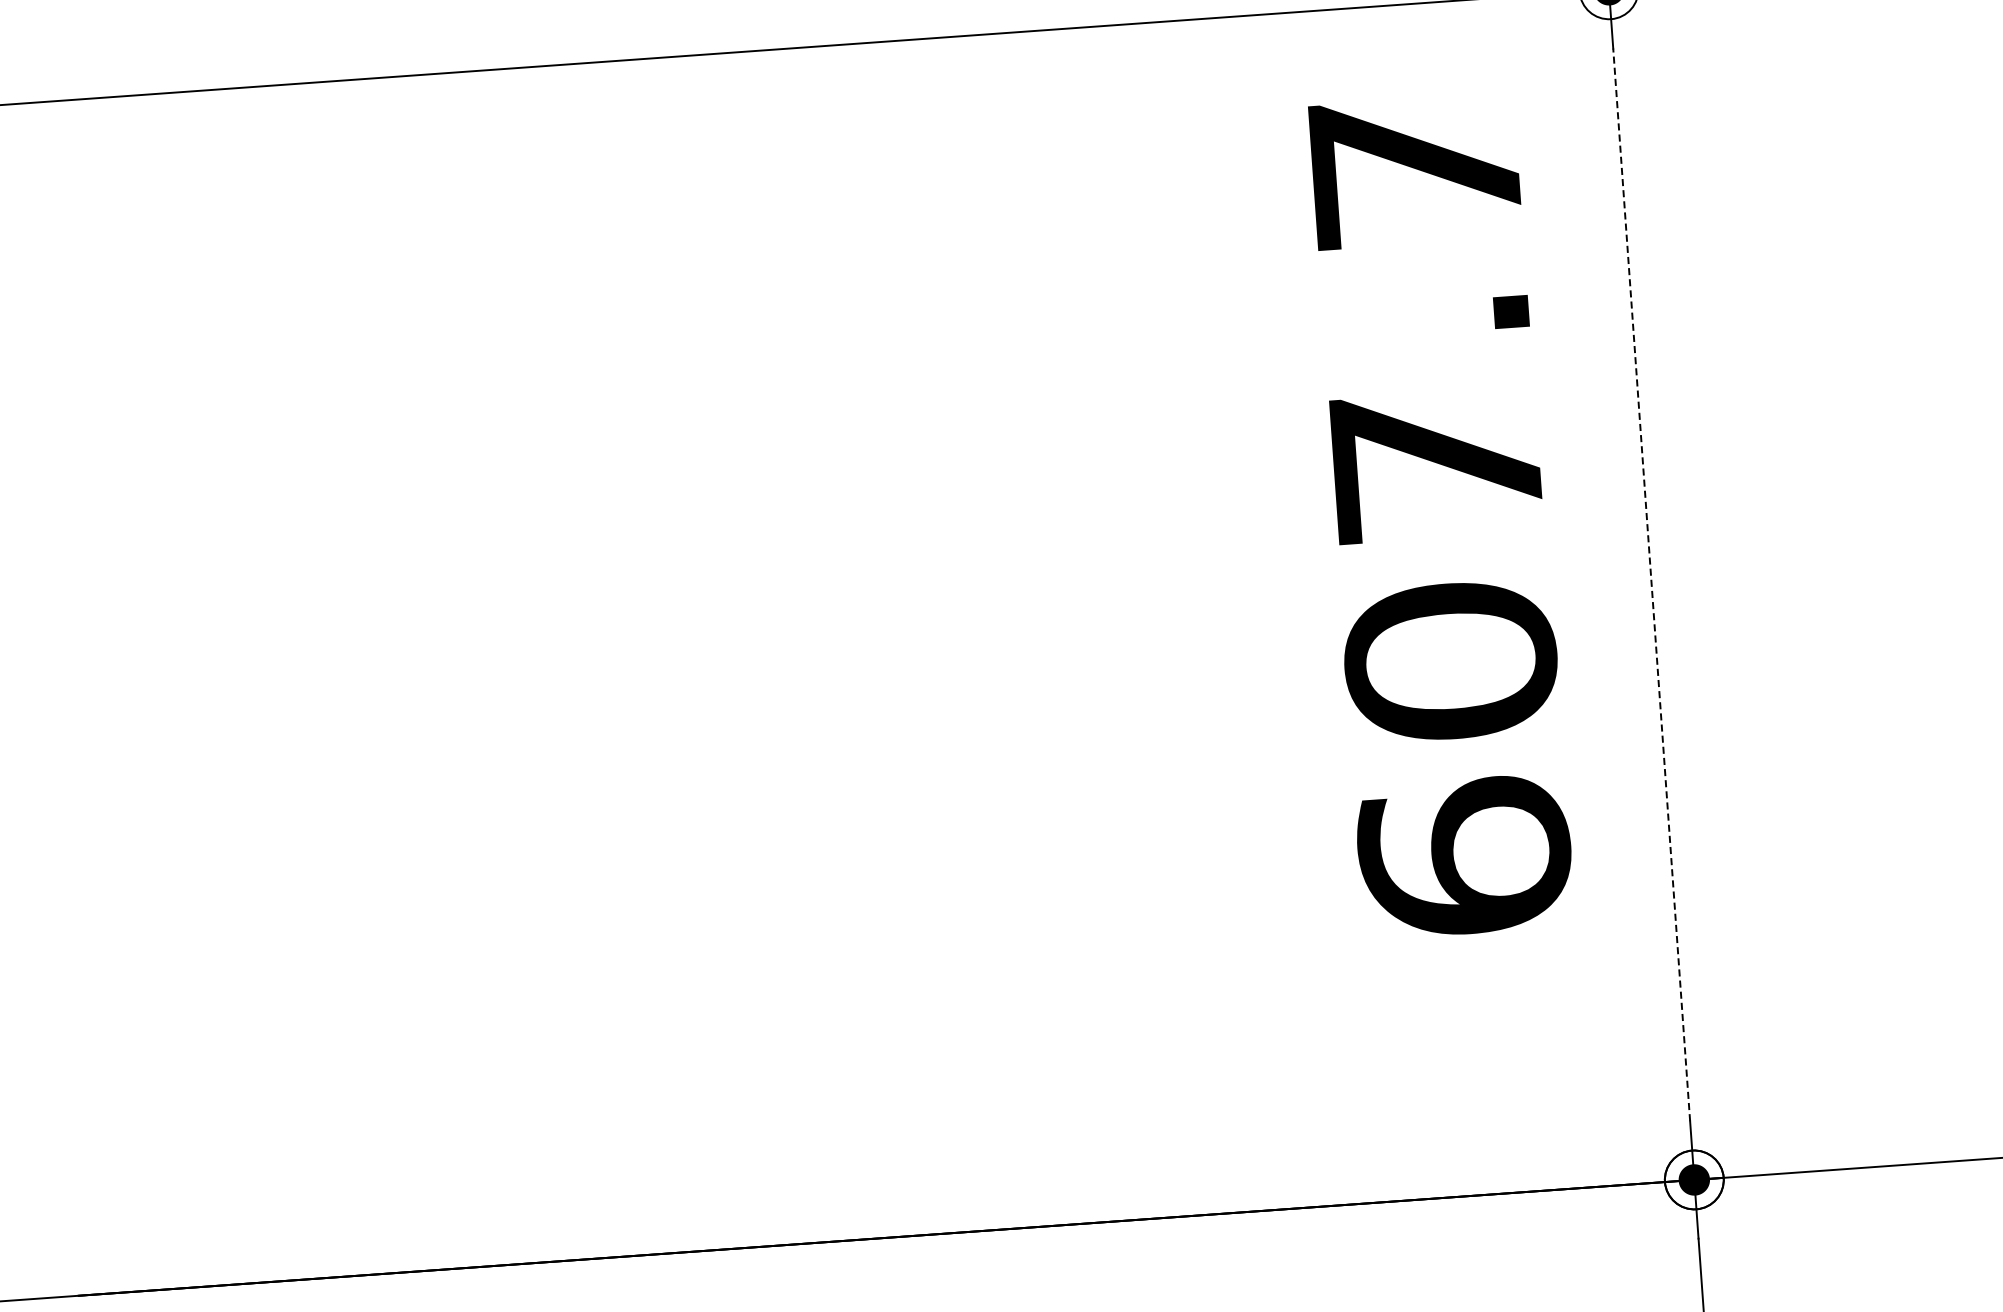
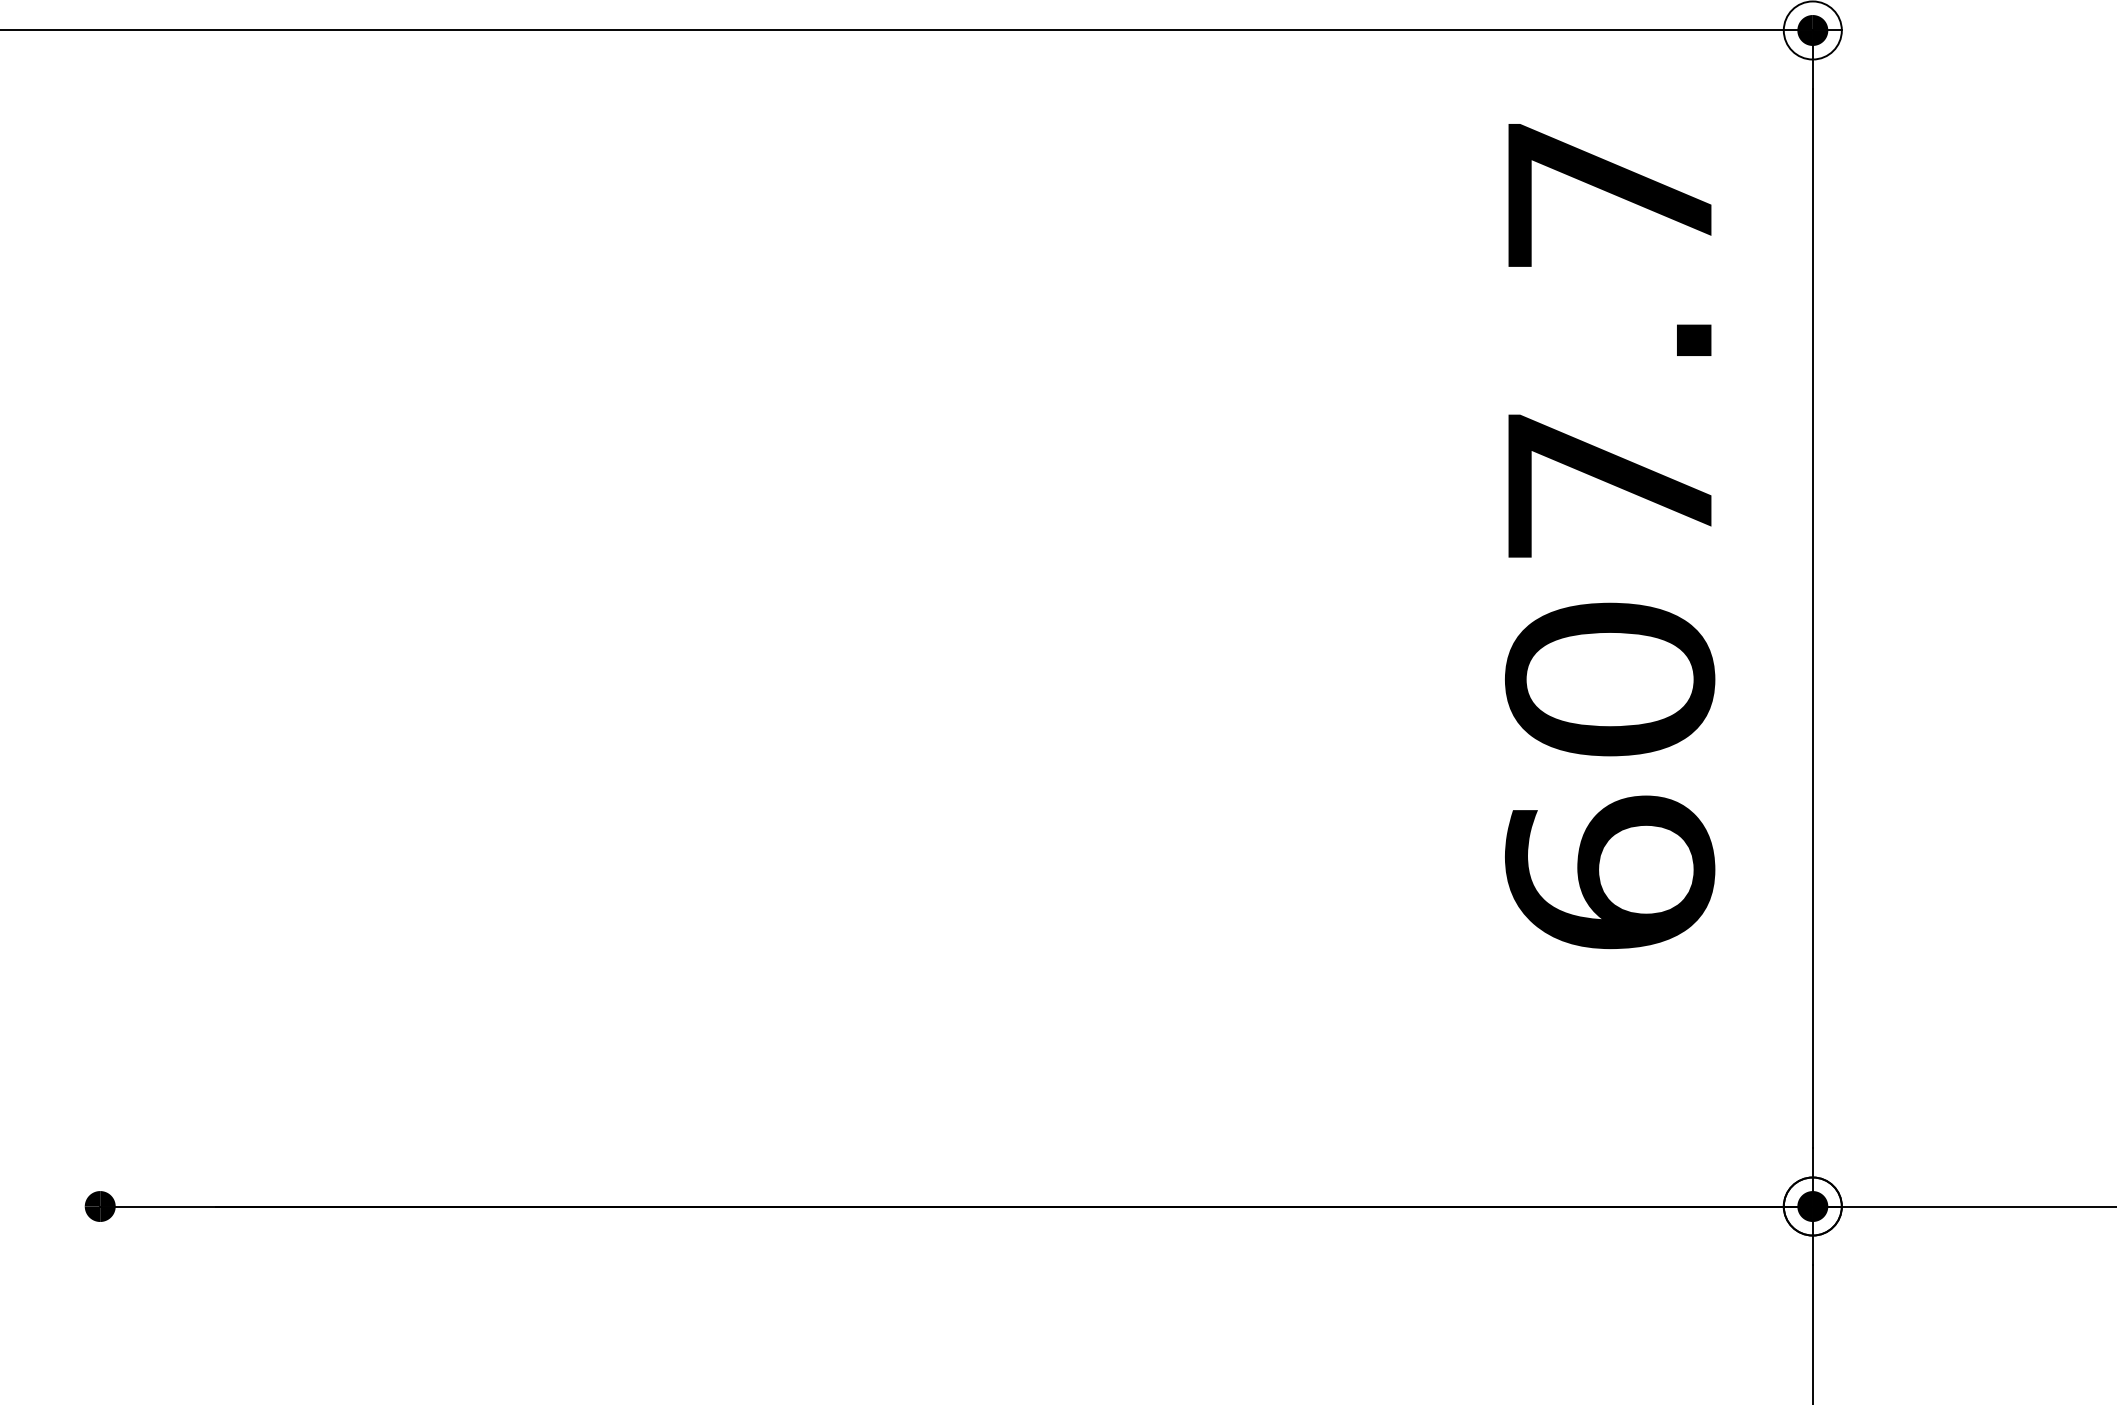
line: (1651, 584) -> (1812, 618), dashed -> solid

